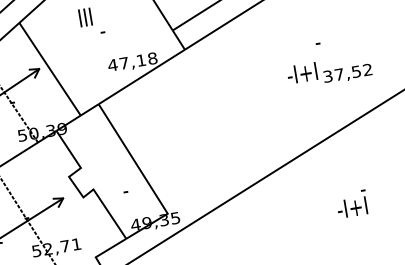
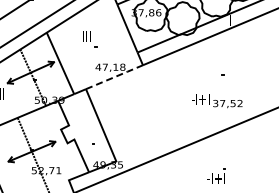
text: (330, 72) -> (217, 101), moved
line: (143, 75) -> (115, 76), solid -> dashed
part: (352, 203) -> (216, 175), moved

